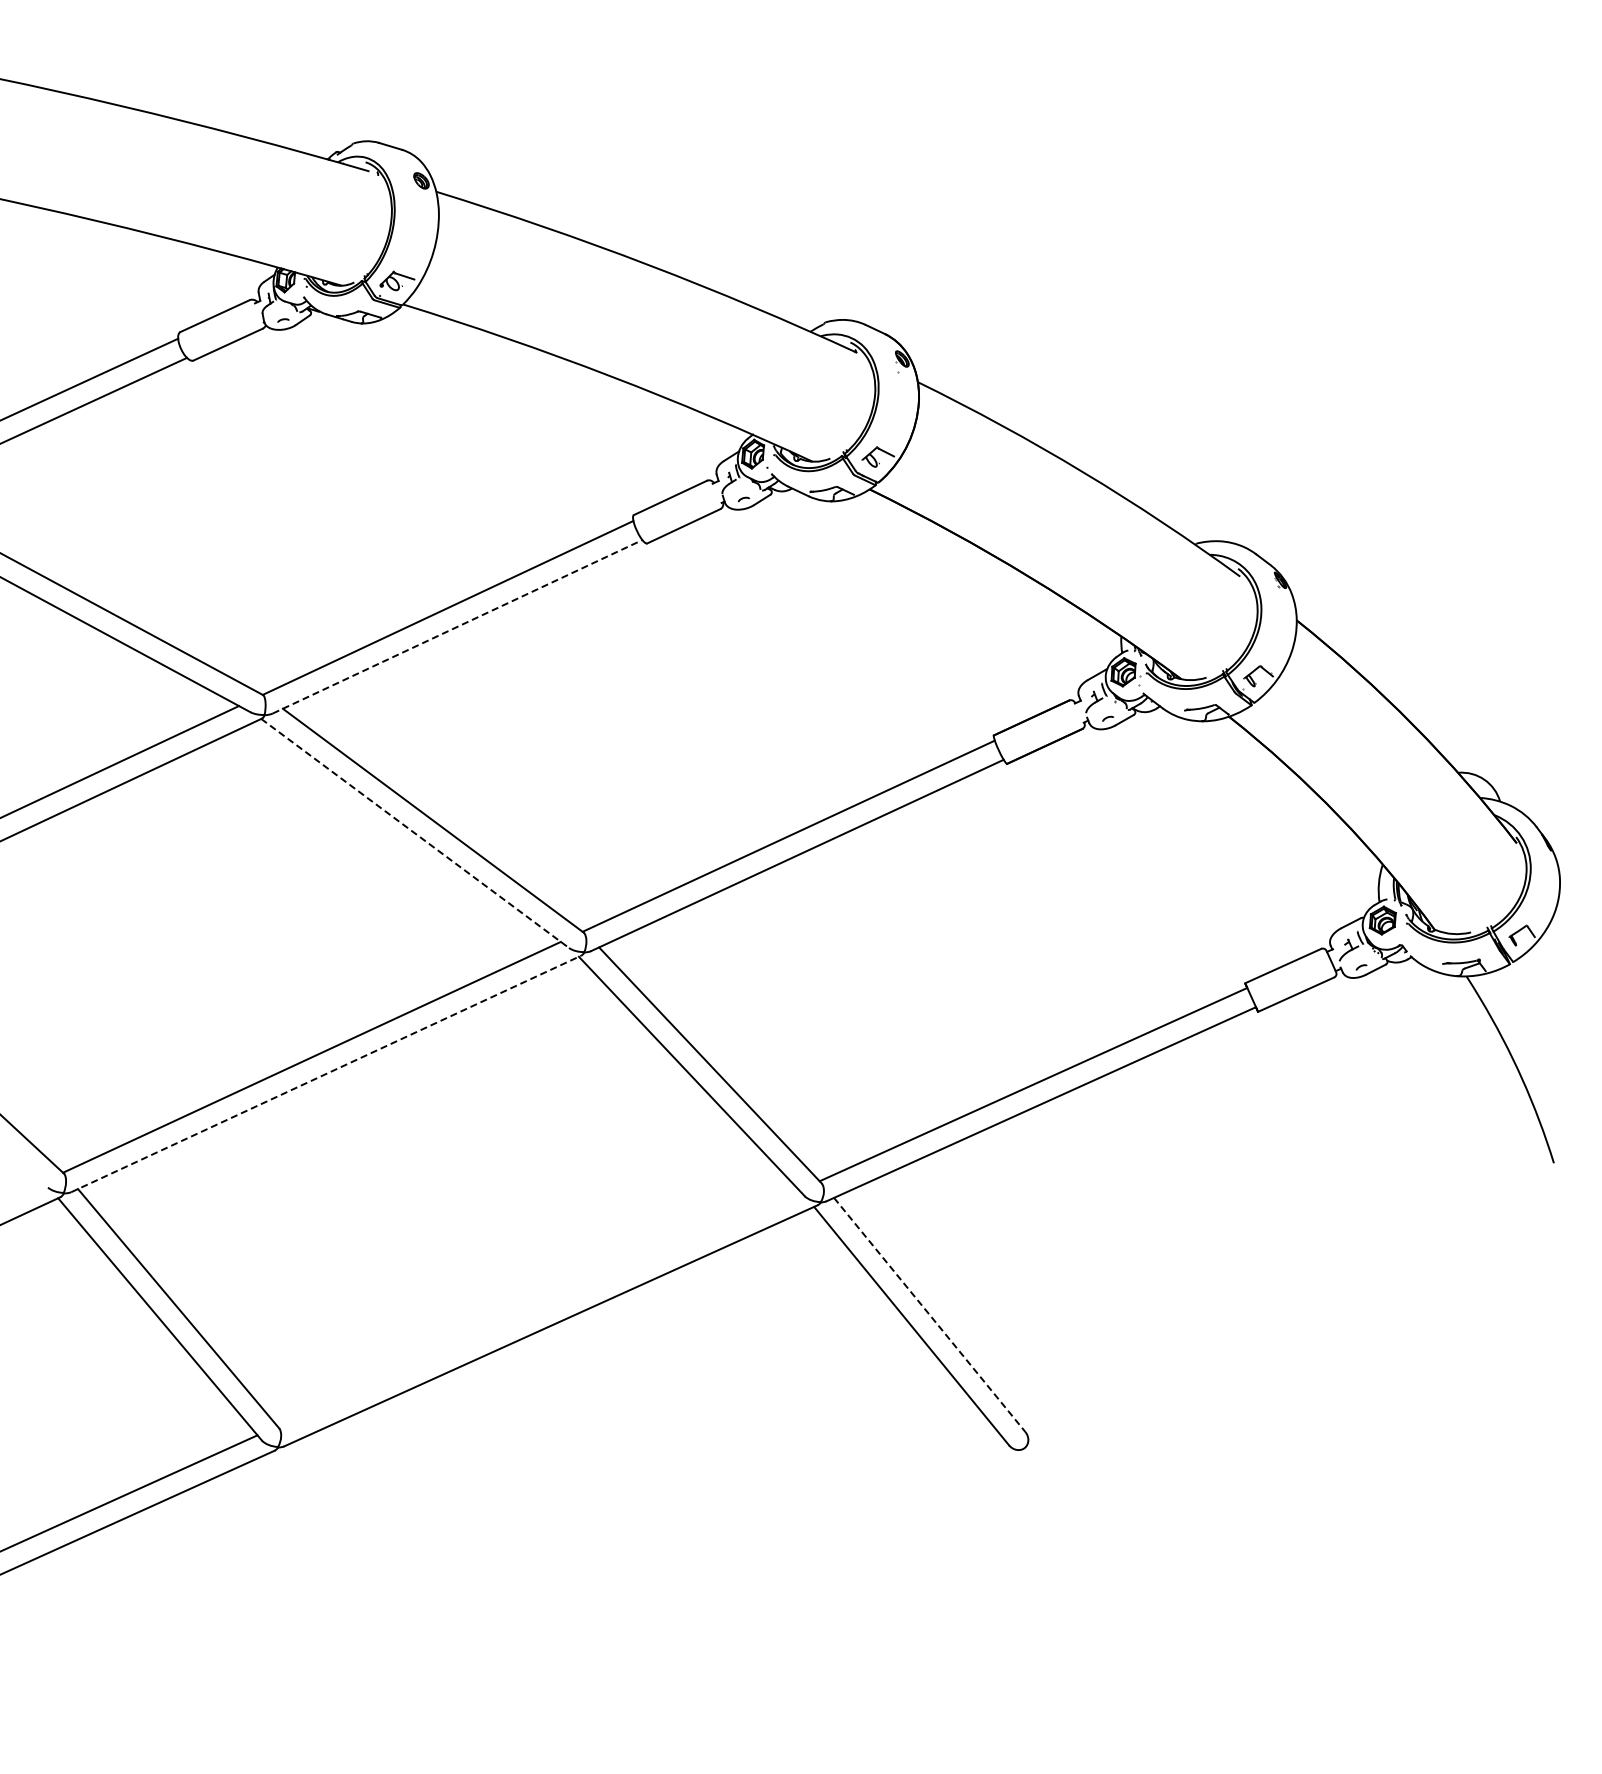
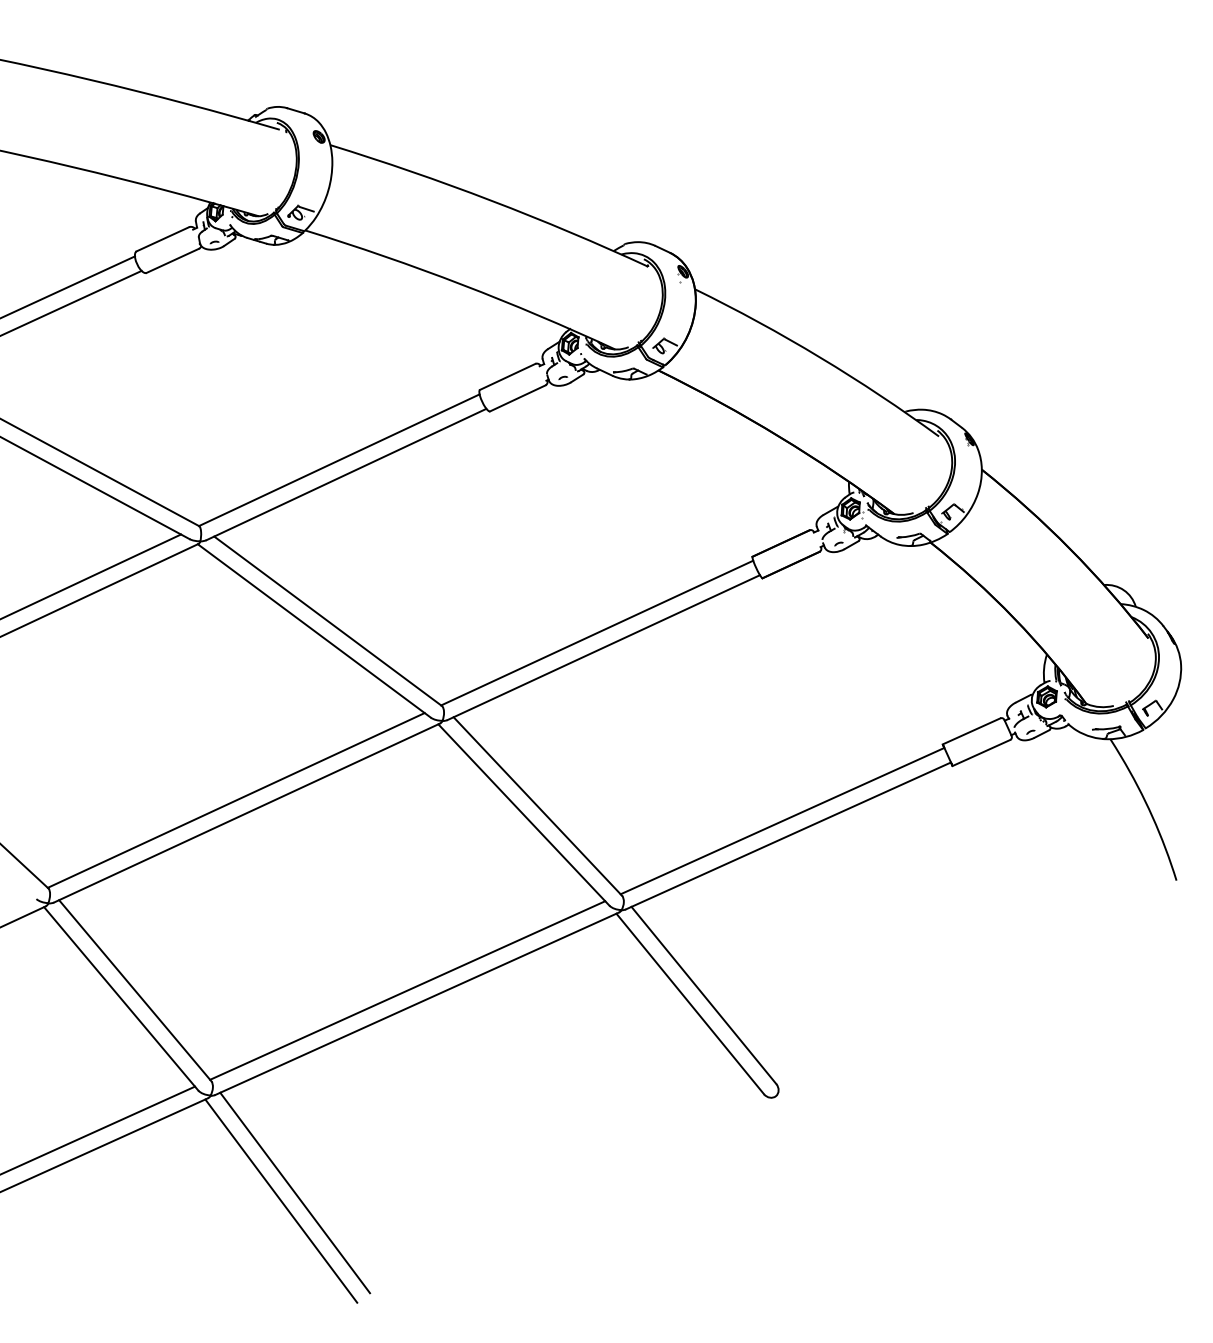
line: (458, 626) -> (347, 474), dashed -> solid
line: (415, 833) -> (314, 630), dashed -> solid
line: (326, 1073) -> (247, 812), dashed -> solid
line: (538, 1308) -> (407, 990), added
line: (930, 1315) -> (704, 995), dashed -> solid
line: (389, 1575) -> (294, 1192), added
line: (371, 1586) -> (281, 1201), added

